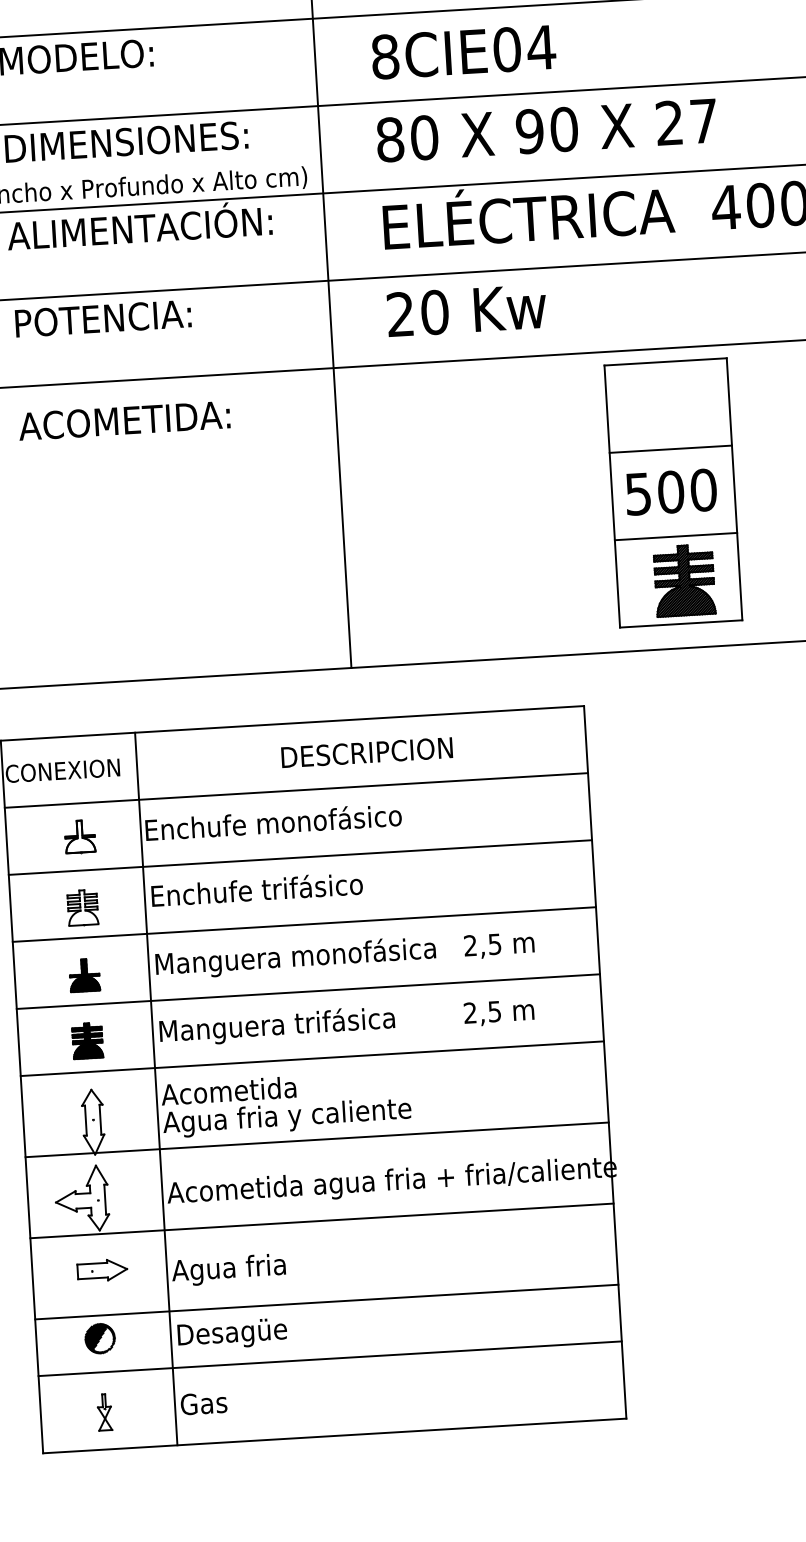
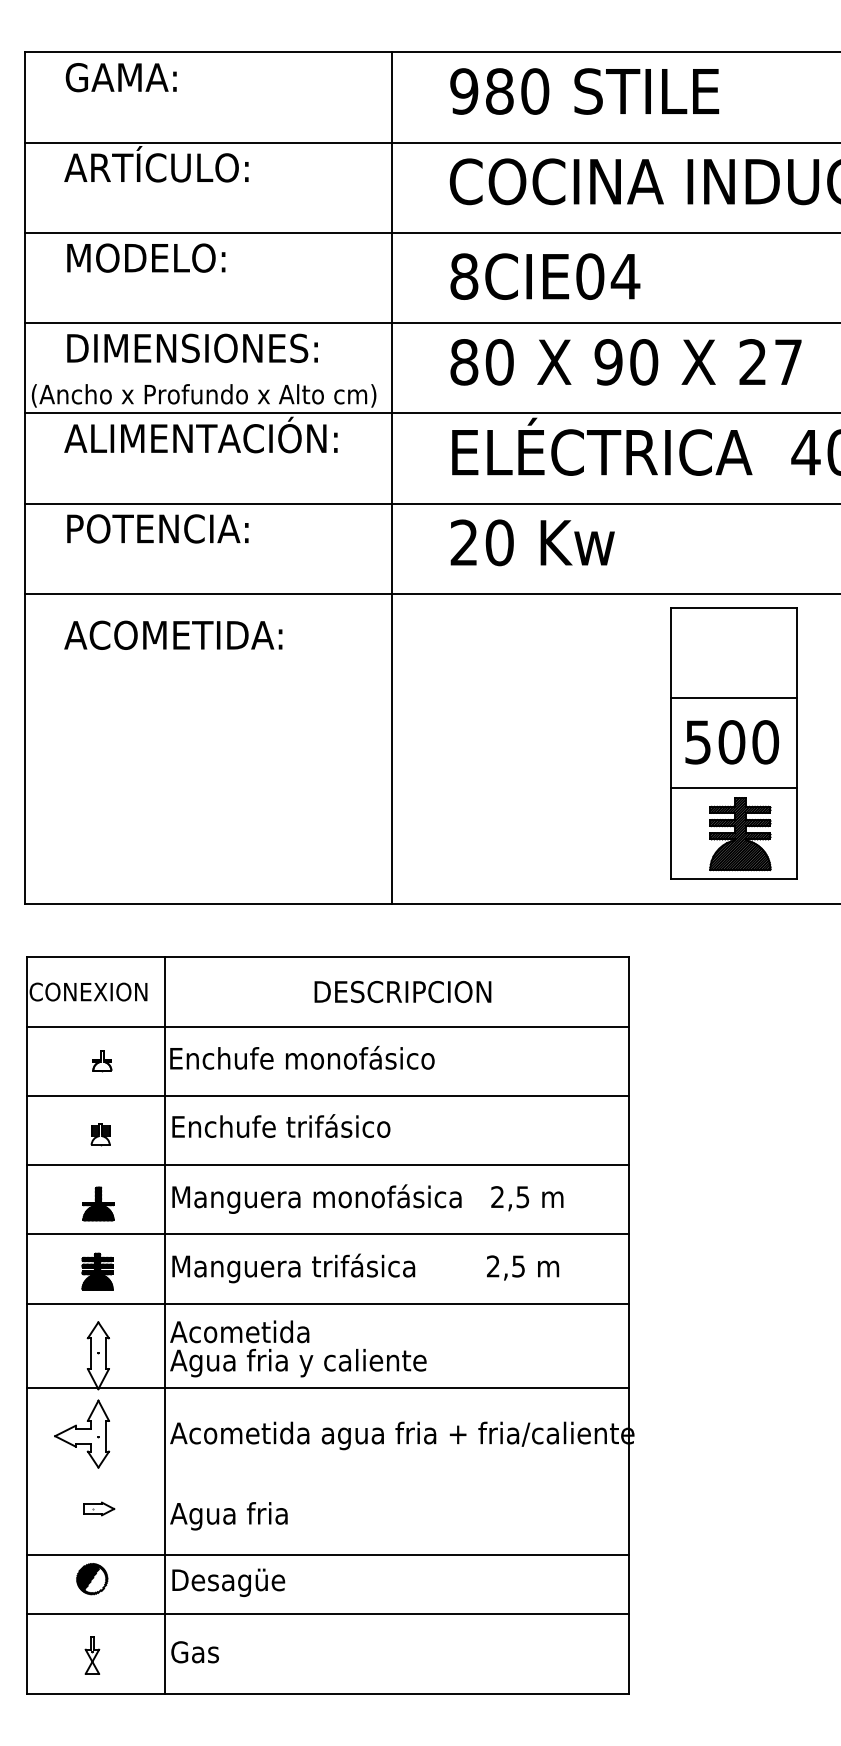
part: (80, 836) -> (102, 1060), size x0.6
part: (82, 907) -> (100, 1134), size x0.6
line: (321, 1221) -> (327, 1471), removed
part: (102, 1270) -> (98, 1508), size x0.6

